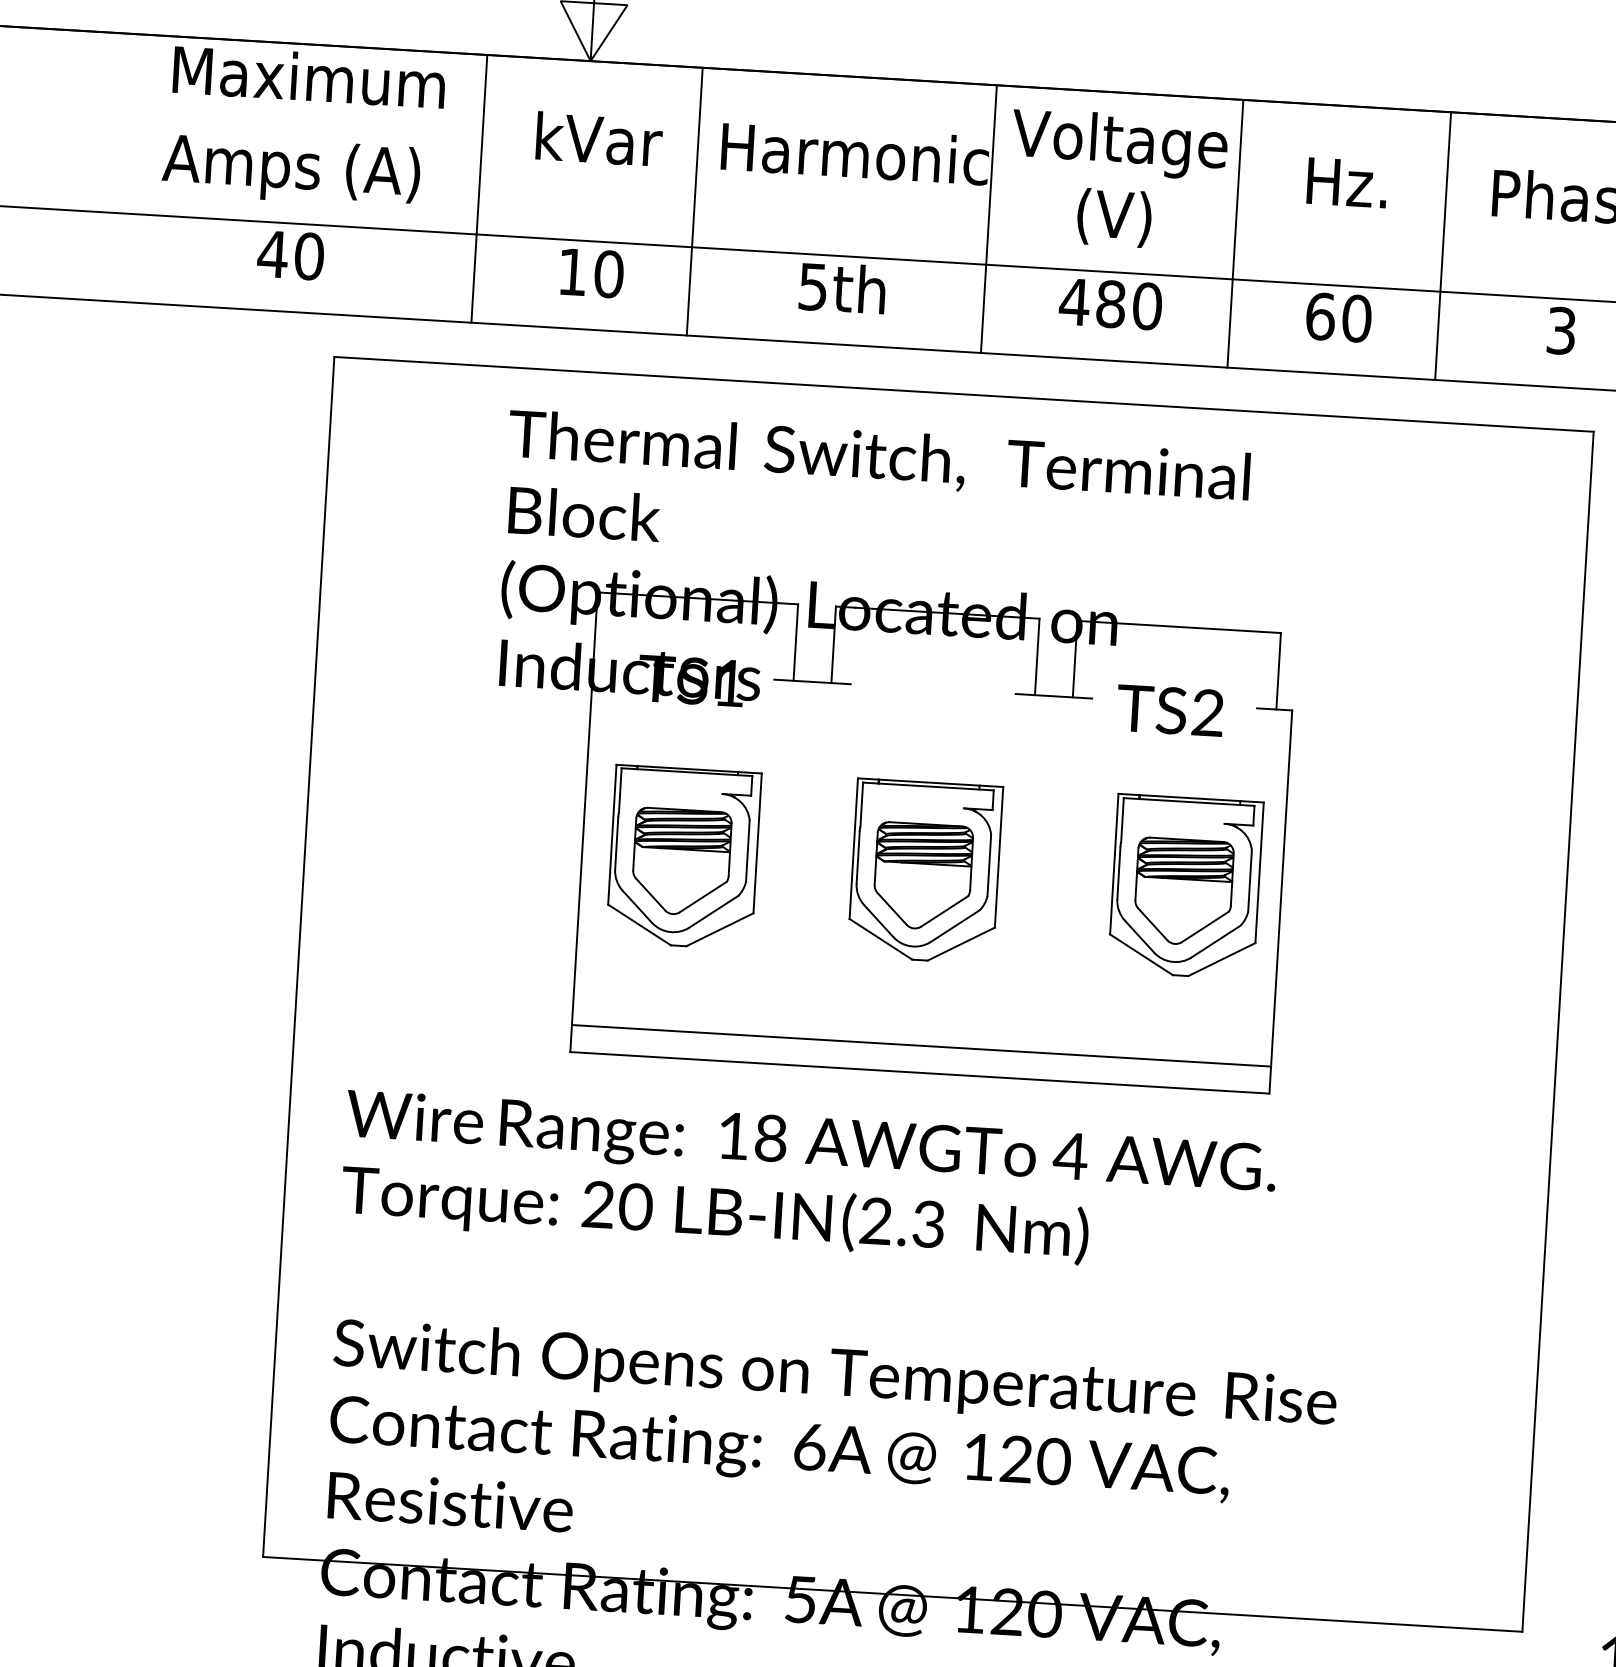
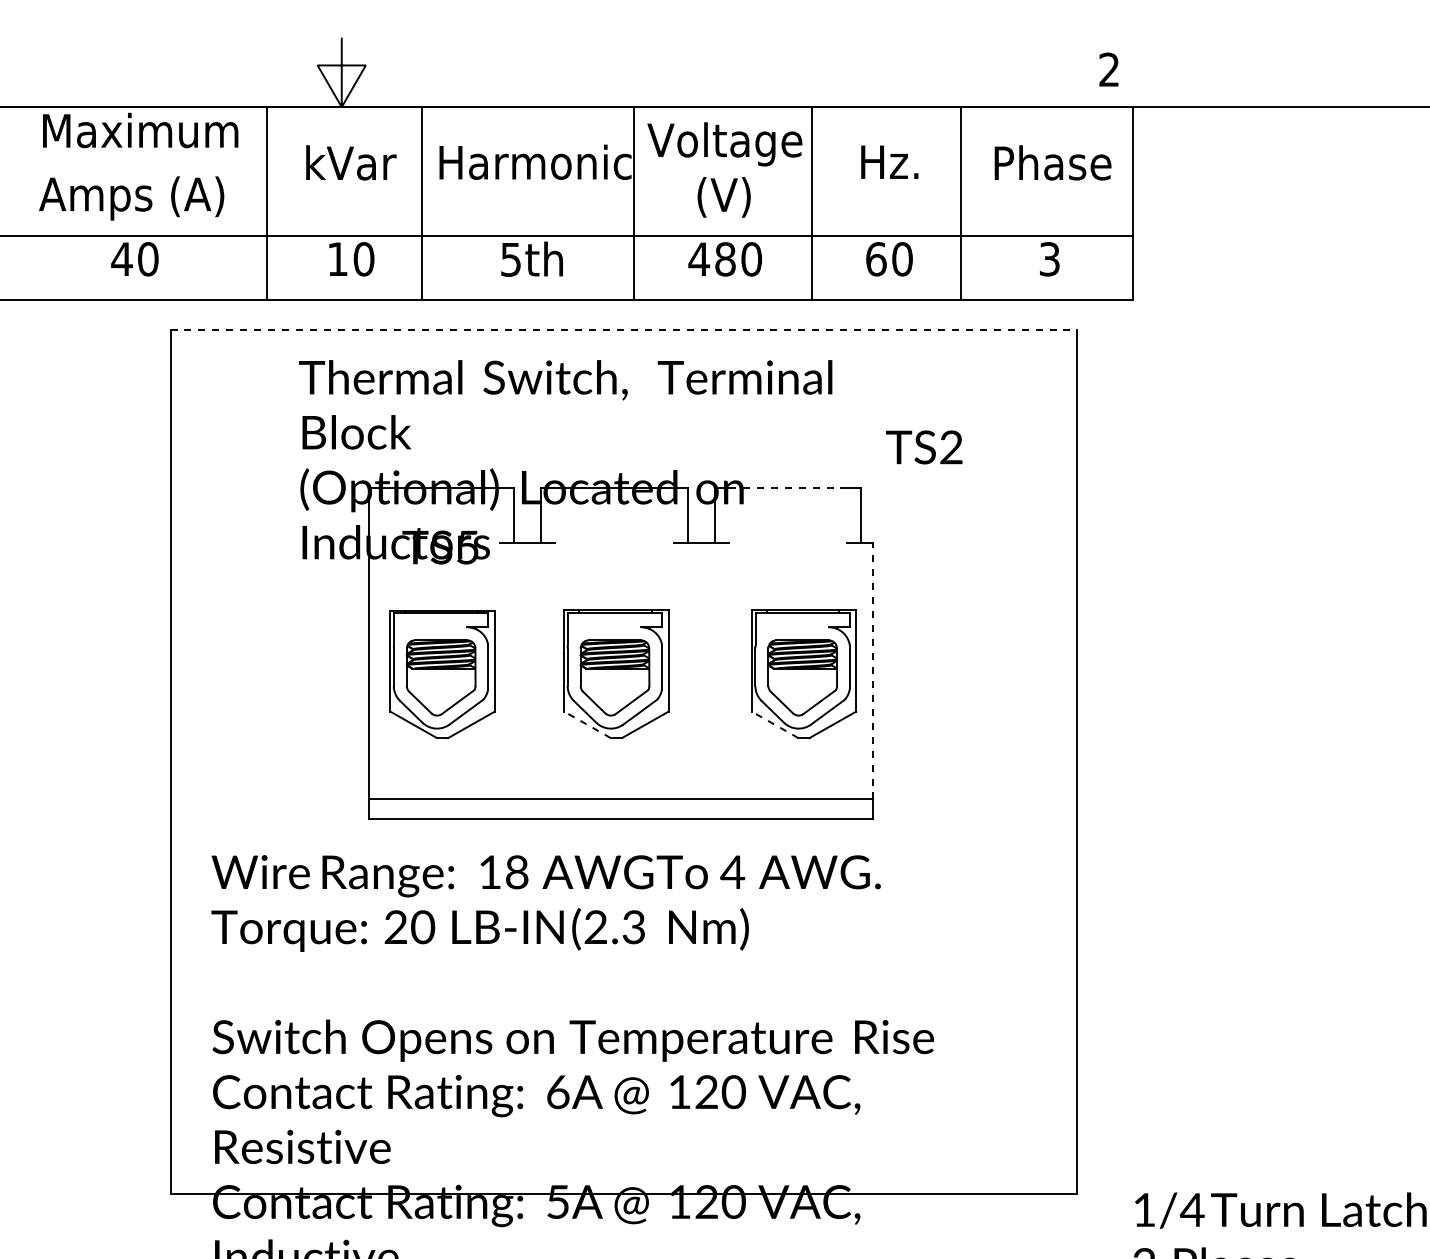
line: (964, 394) -> (624, 330), solid -> dashed
line: (1178, 627) -> (787, 488), solid -> dashed
text: (728, 683) -> (467, 547), TS1 -> TS5
text: (1170, 710) -> (924, 447), moved
line: (1281, 887) -> (872, 670), solid -> dashed
line: (881, 938) -> (587, 724), solid -> dashed
line: (1142, 954) -> (775, 724), solid -> dashed

